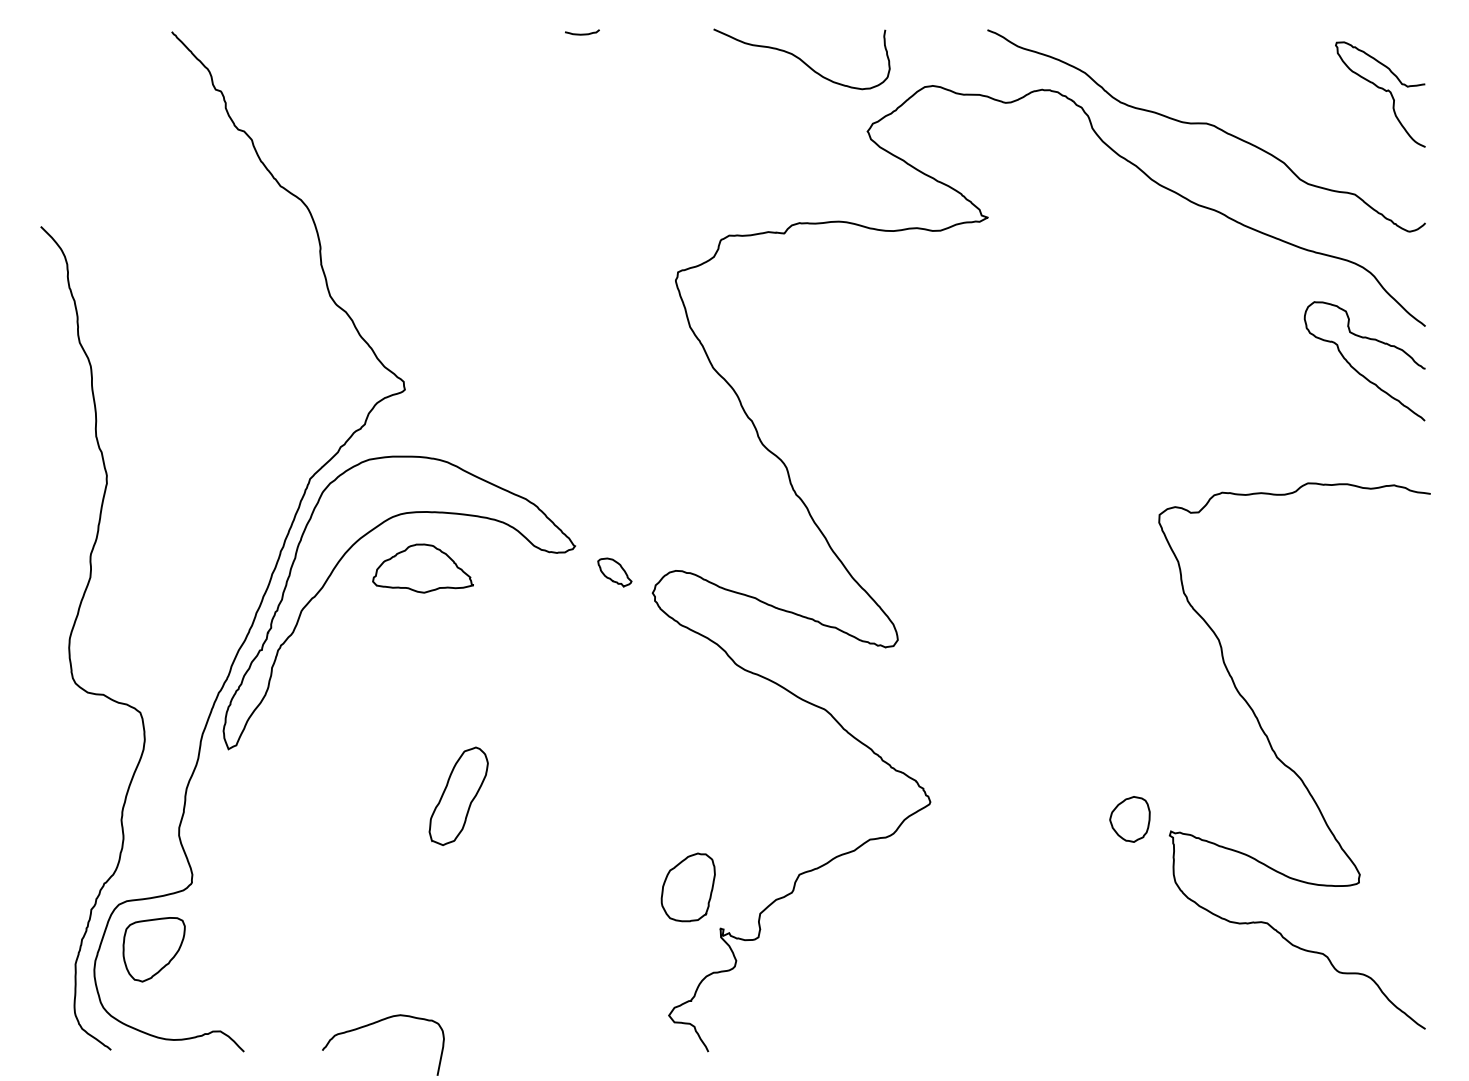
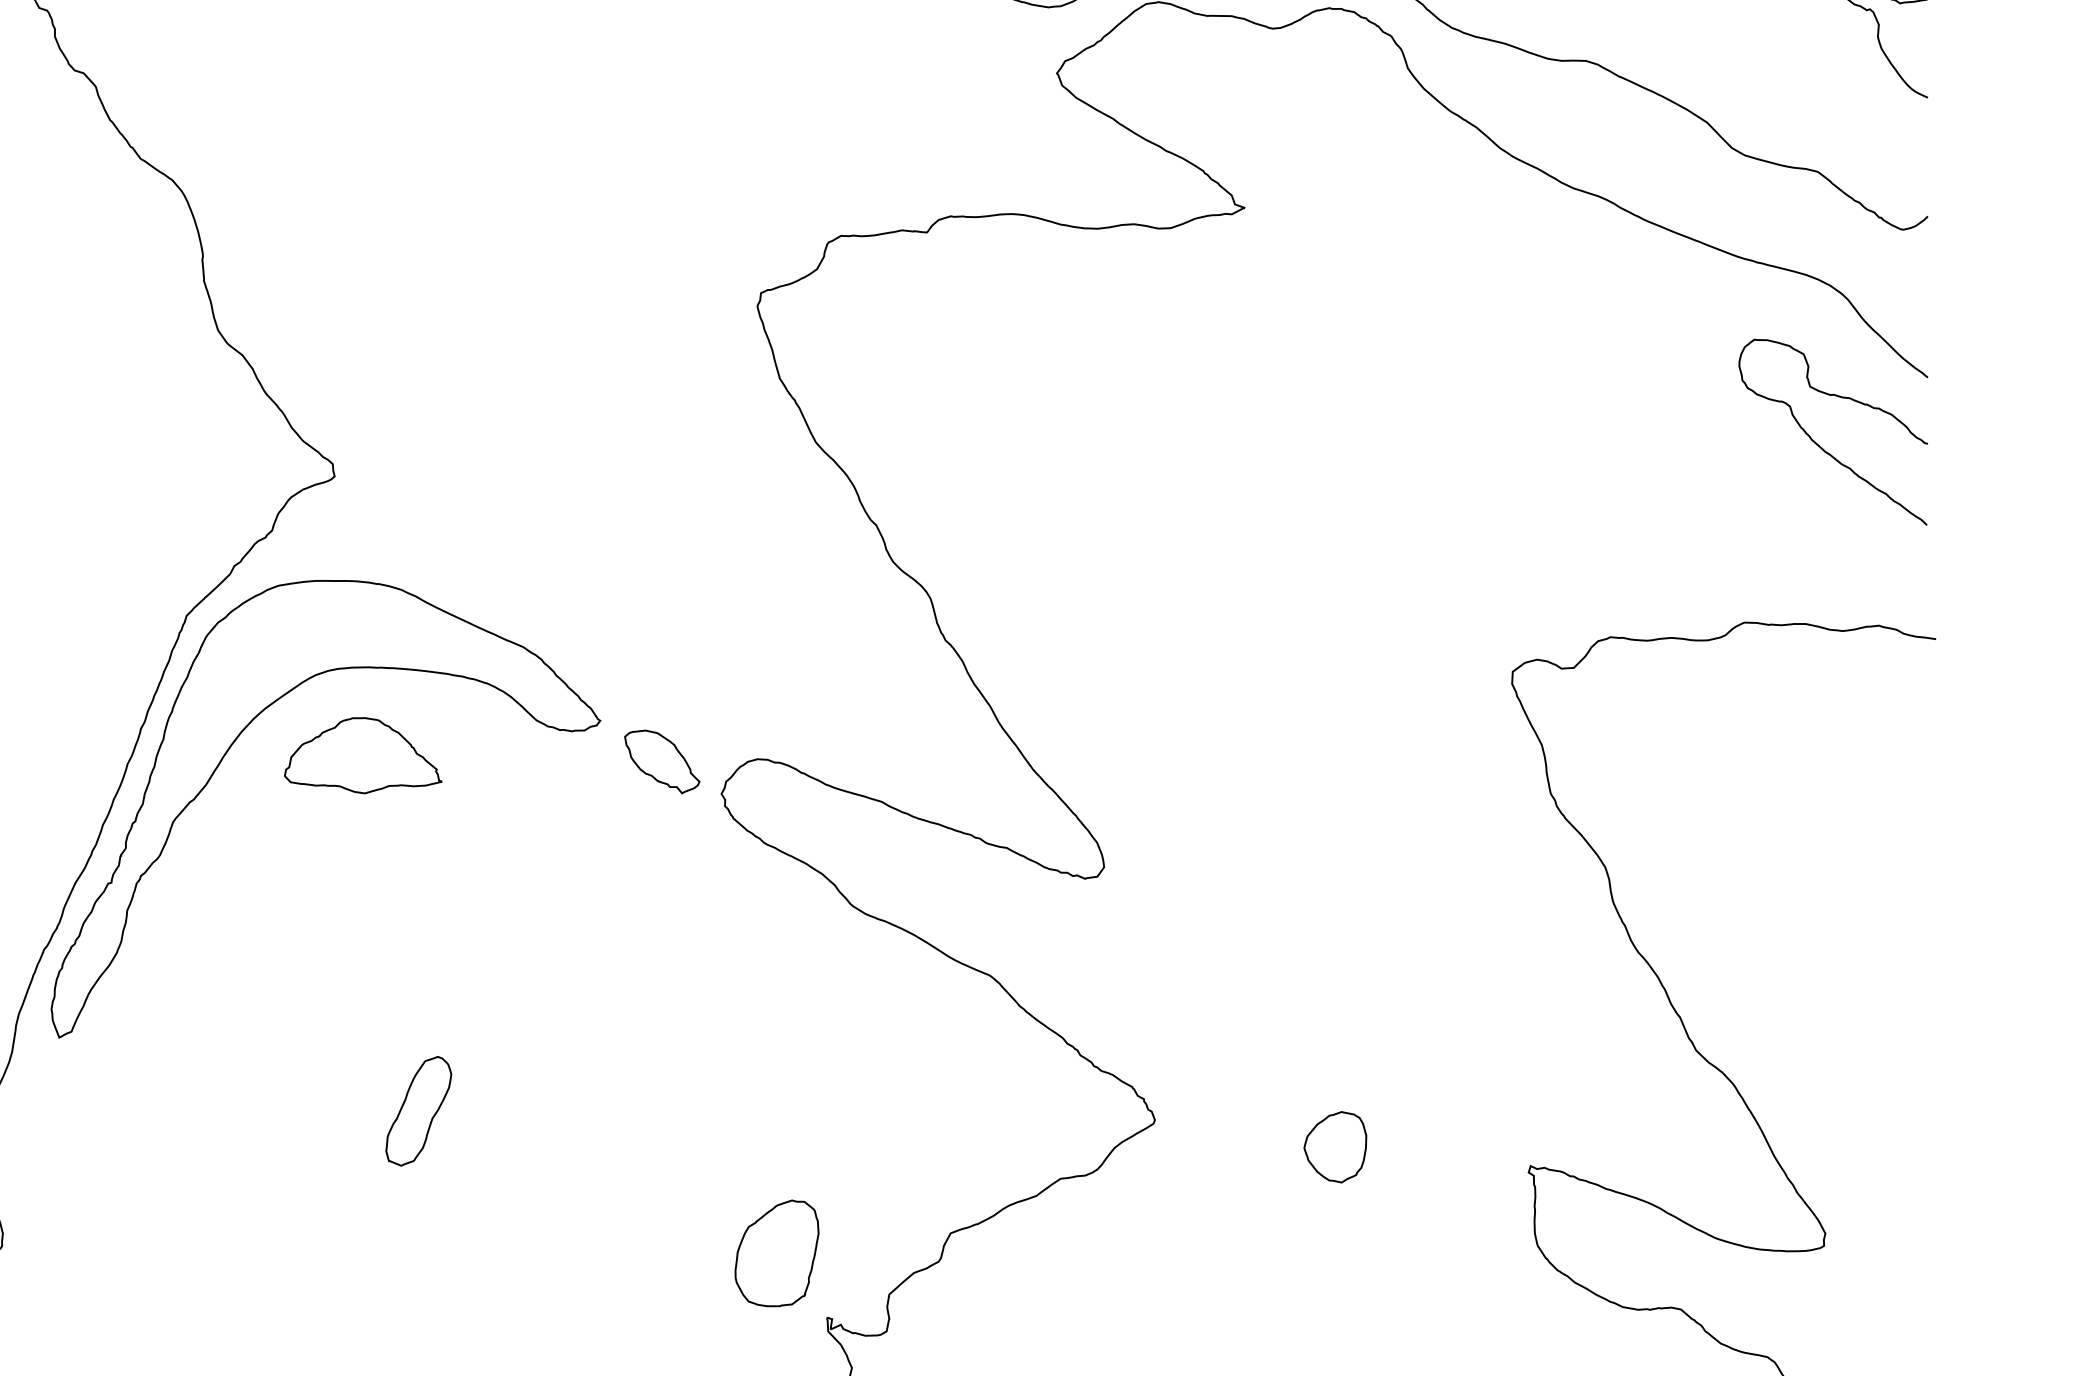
part: (614, 572) -> (661, 761), size x1.43
part: (458, 796) -> (418, 1111), size x0.71
part: (1129, 819) -> (1334, 1147), moved

